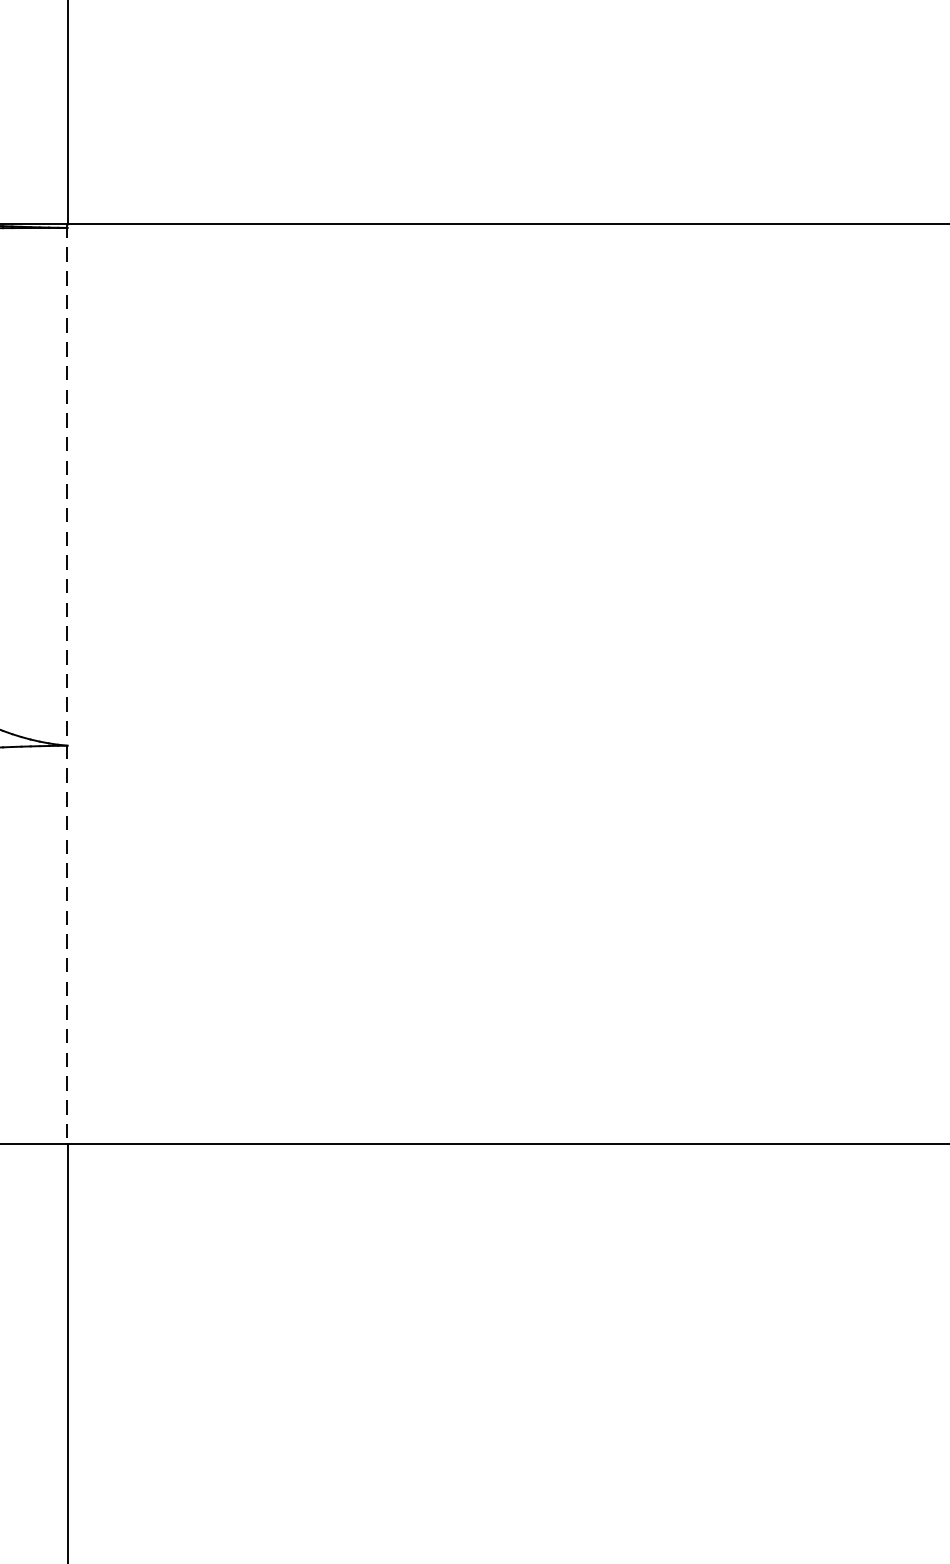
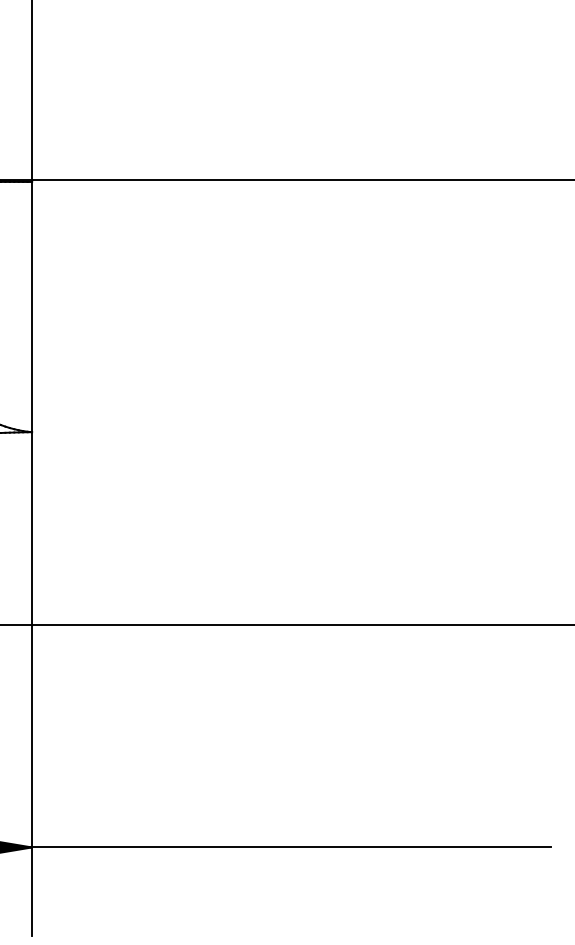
line: (68, 684) -> (32, 402), dashed -> solid

